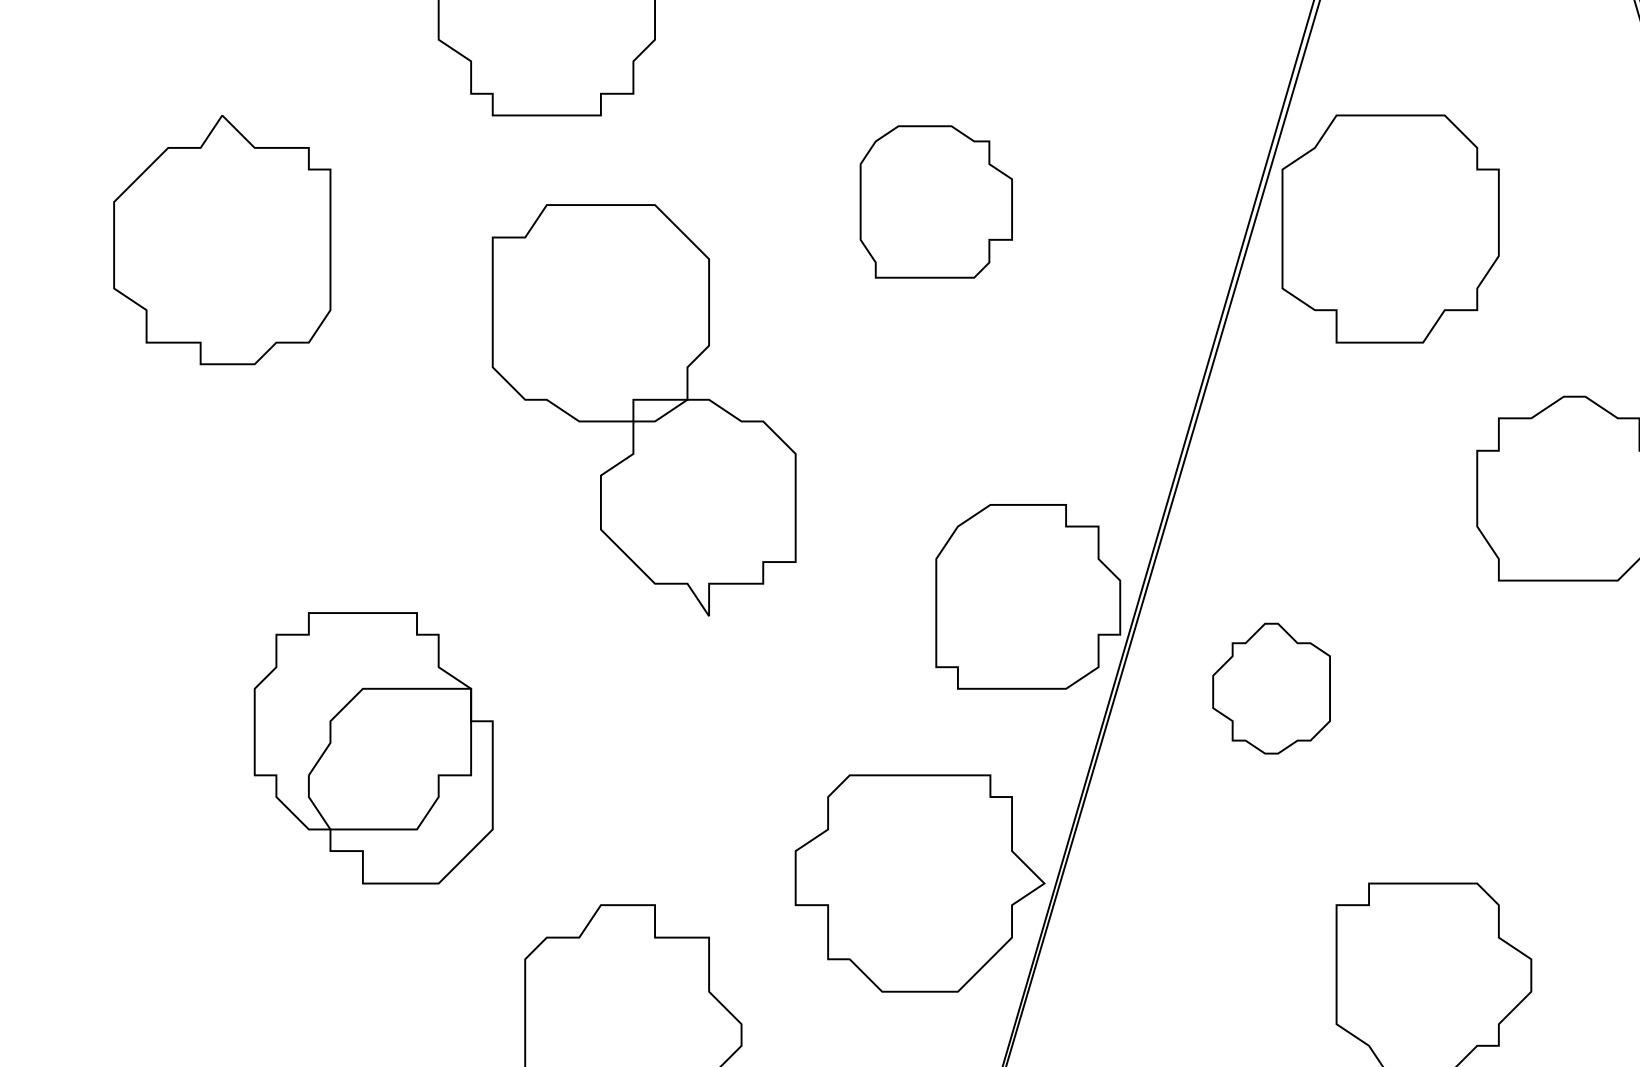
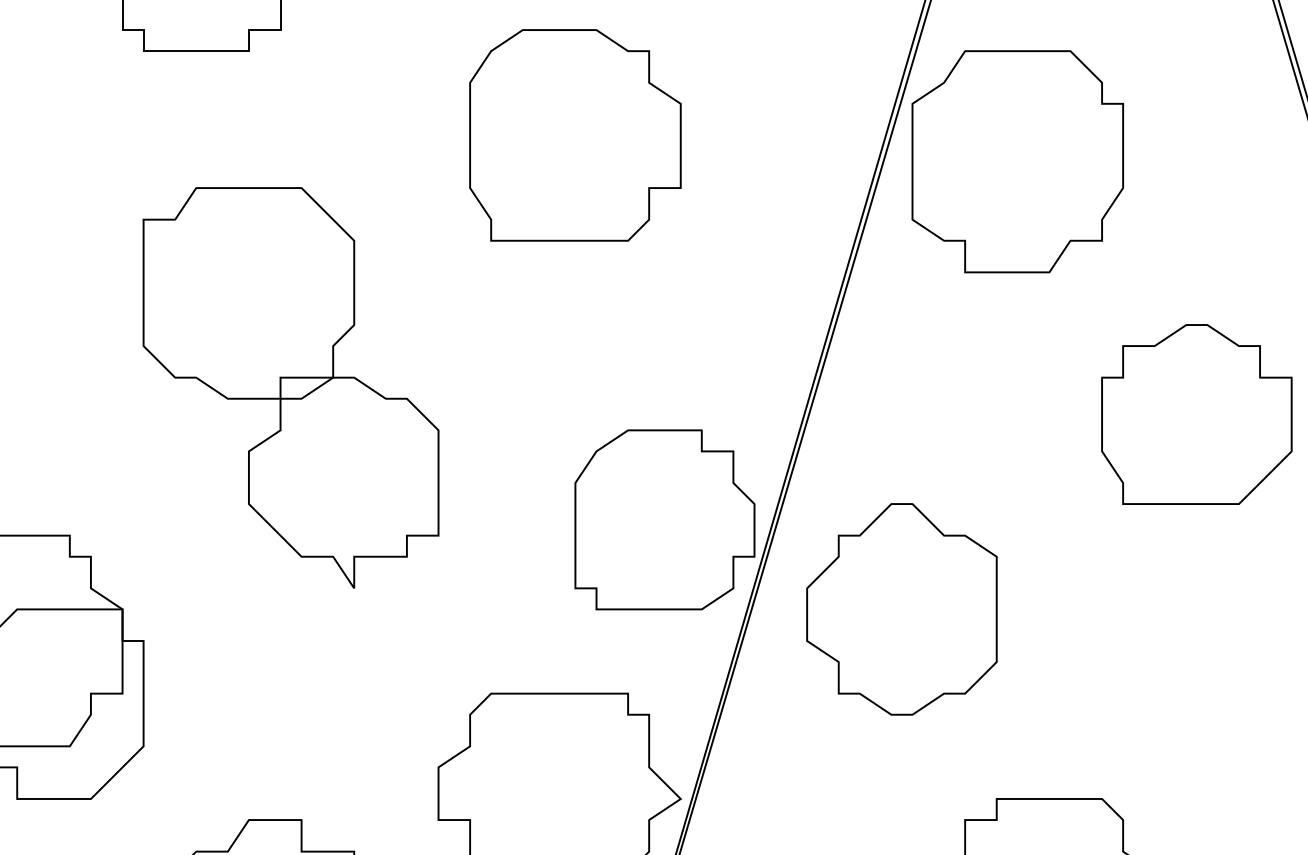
part: (936, 201) -> (575, 134), size x1.43
part: (643, 410) -> (290, 388), moved
part: (1271, 688) -> (901, 609), size x1.67

